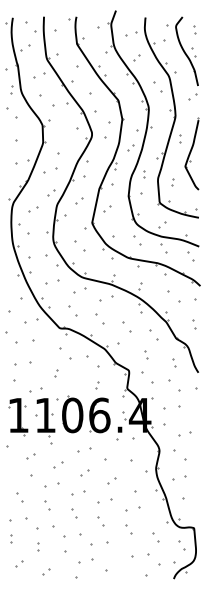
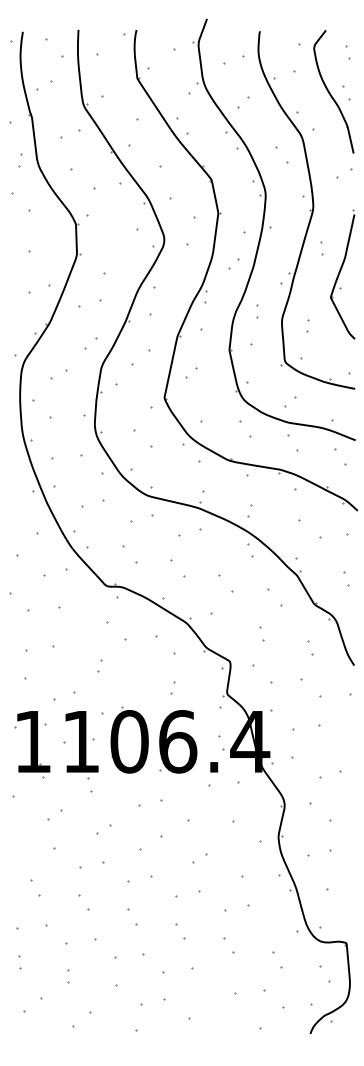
part: (79, 200) -> (141, 358), size x1.6
part: (84, 472) -> (150, 843), size x1.6
part: (19, 563) -> (34, 1006), size x1.6
part: (46, 571) -> (82, 1020), size x1.6

